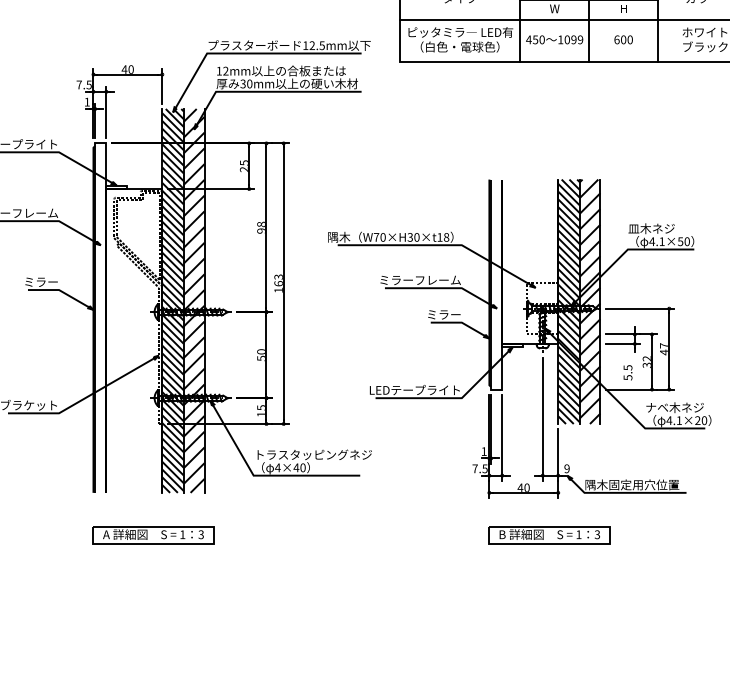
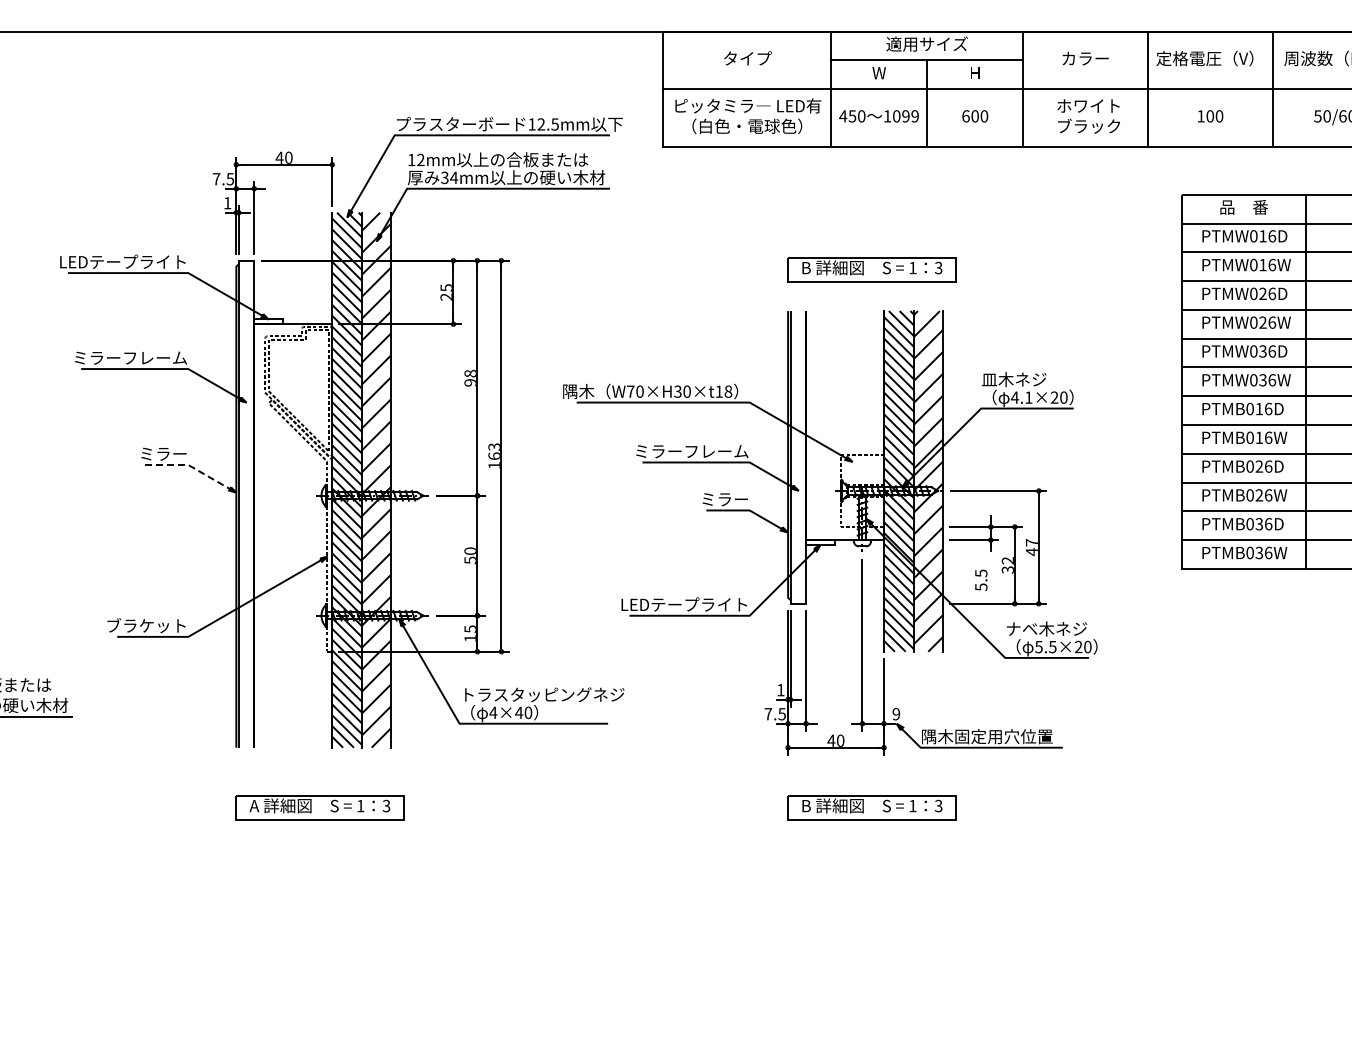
text: (250, 83) -> (454, 177), 30mm -> 34mm
part: (549, 149) -> (871, 269), added
text: (680, 241) -> (1054, 397), 4.1×50 -> 4.1×20
line: (62, 291) -> (193, 467), solid -> dashed
text: (674, 420) -> (1045, 647), 4.1×20 -> 5.5×20

